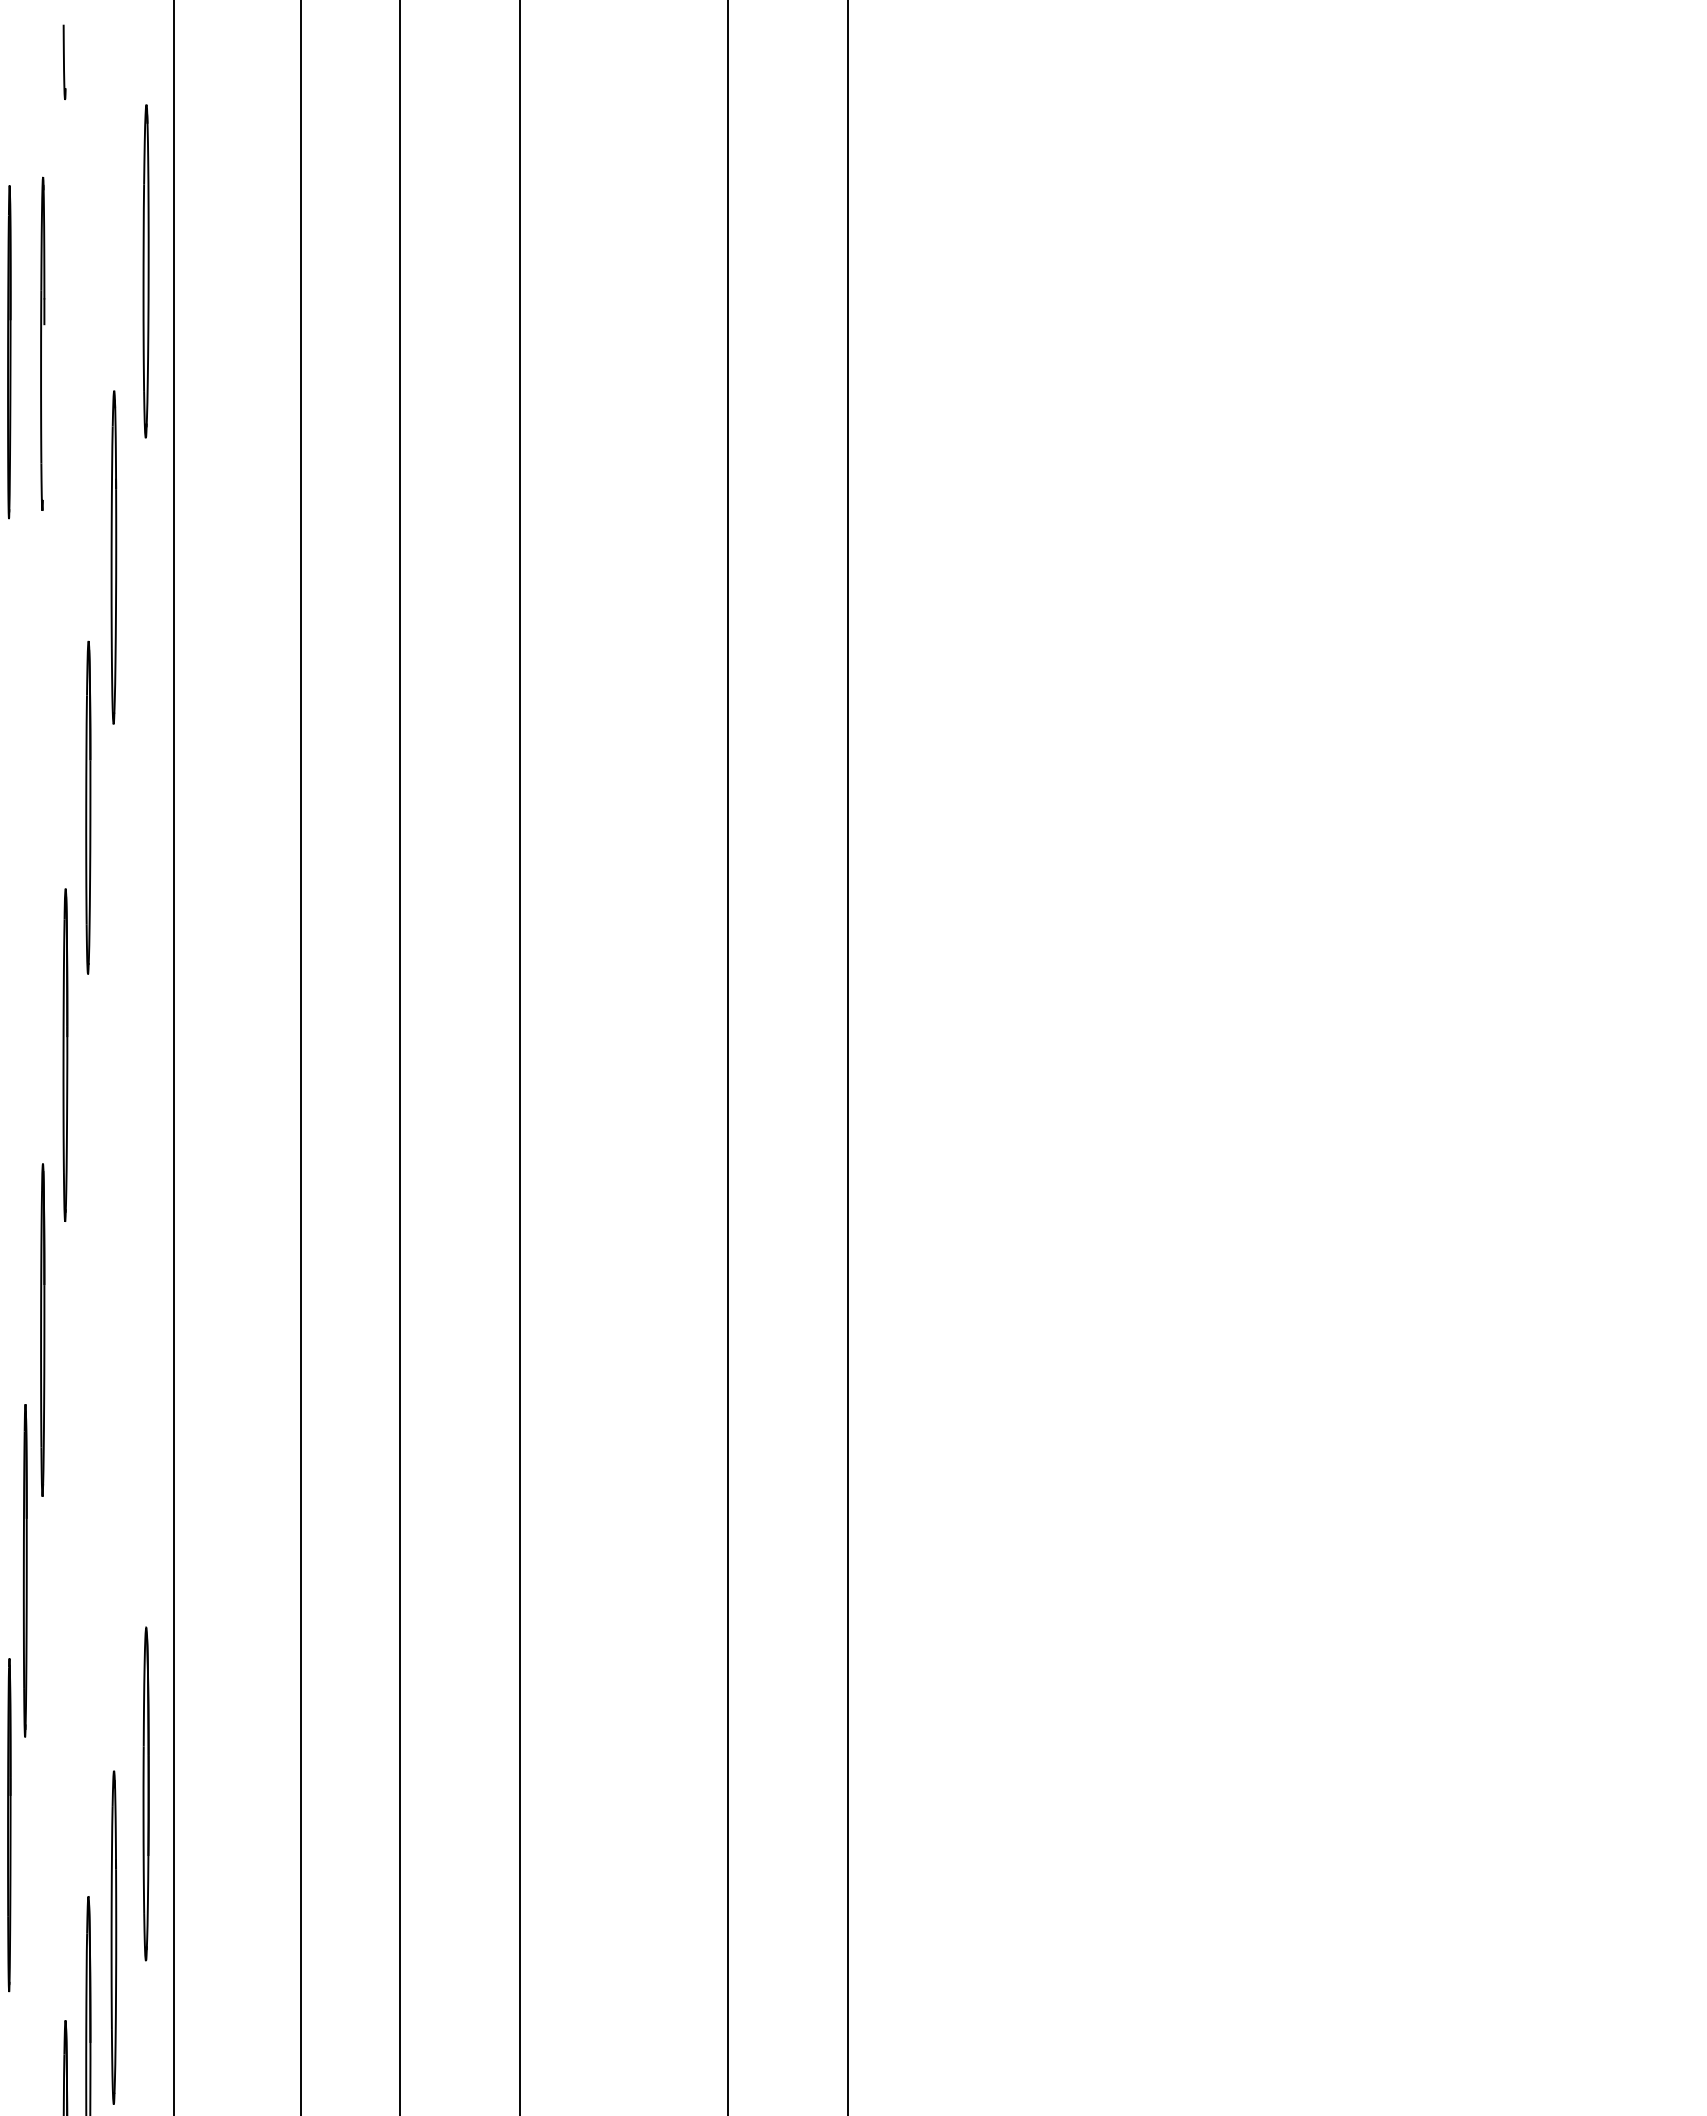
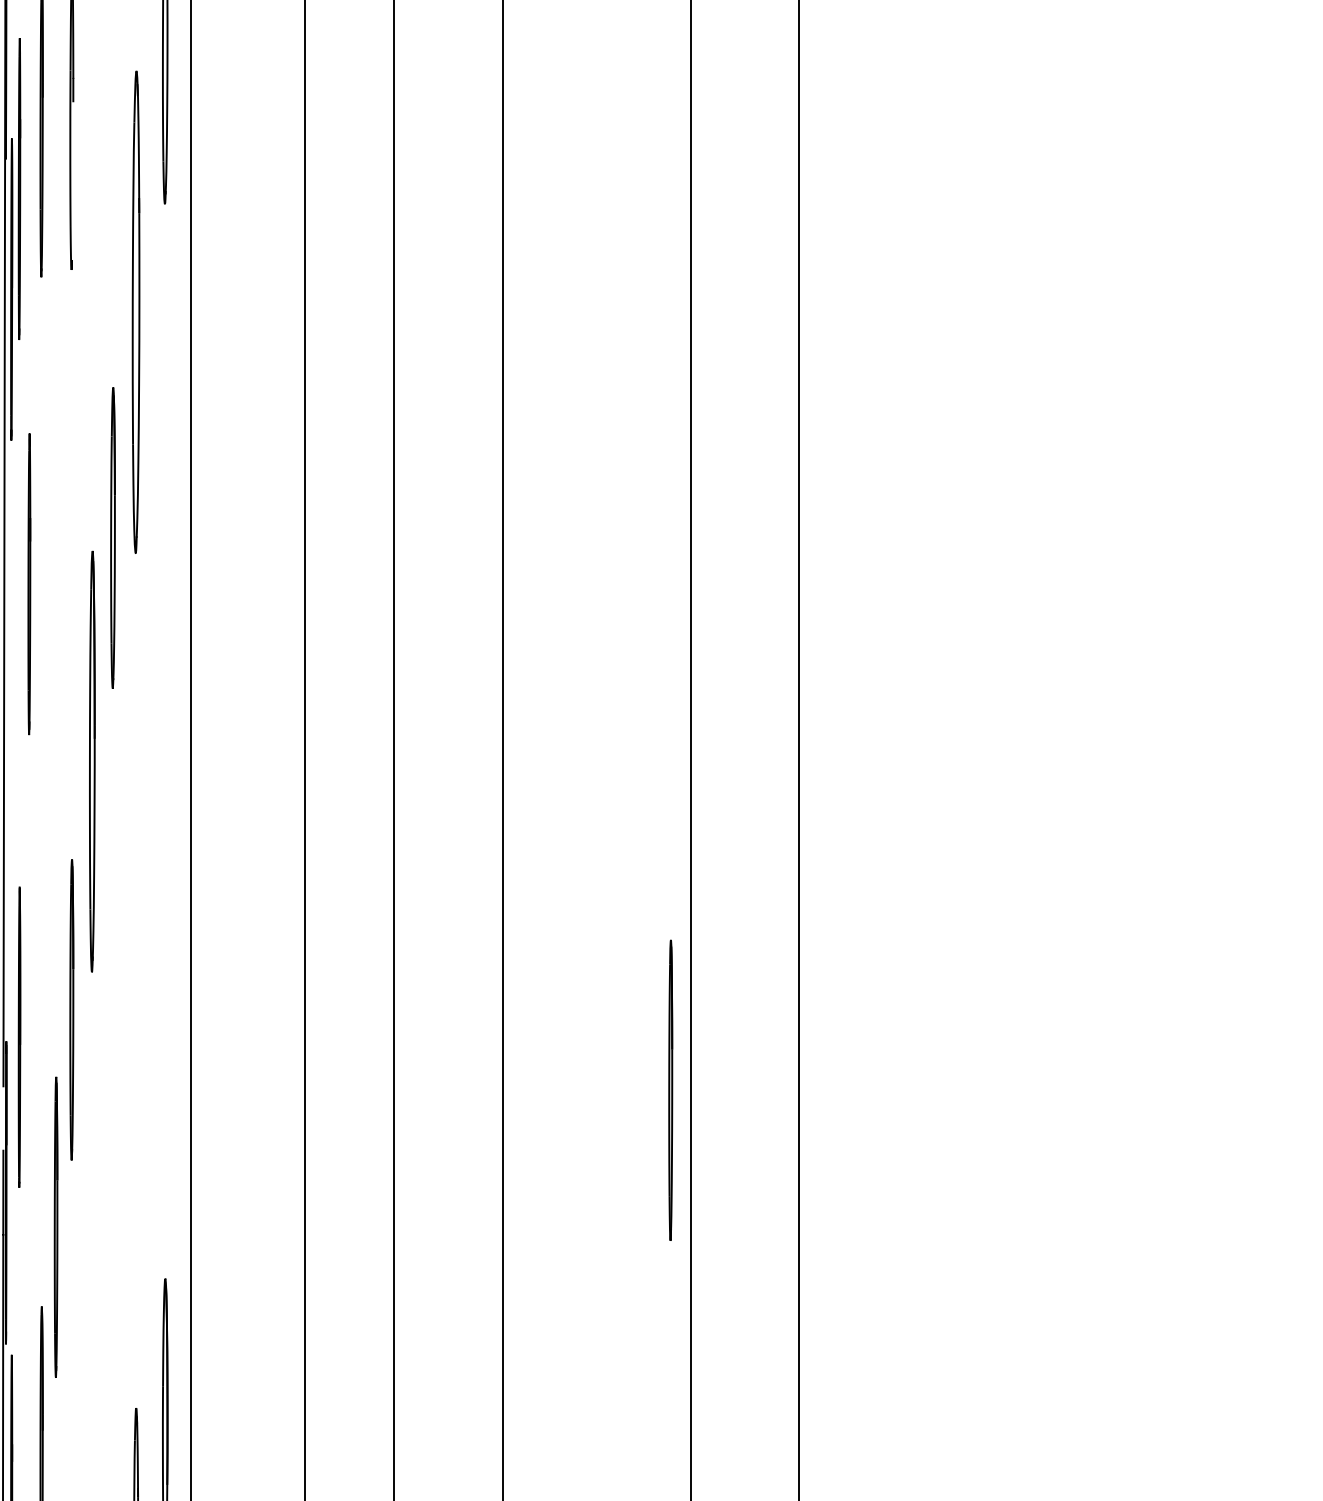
part: (113, 557) -> (135, 312), size x1.6
part: (65, 1054) -> (92, 760), size x1.4
part: (705, 1418) -> (670, 1089), added

